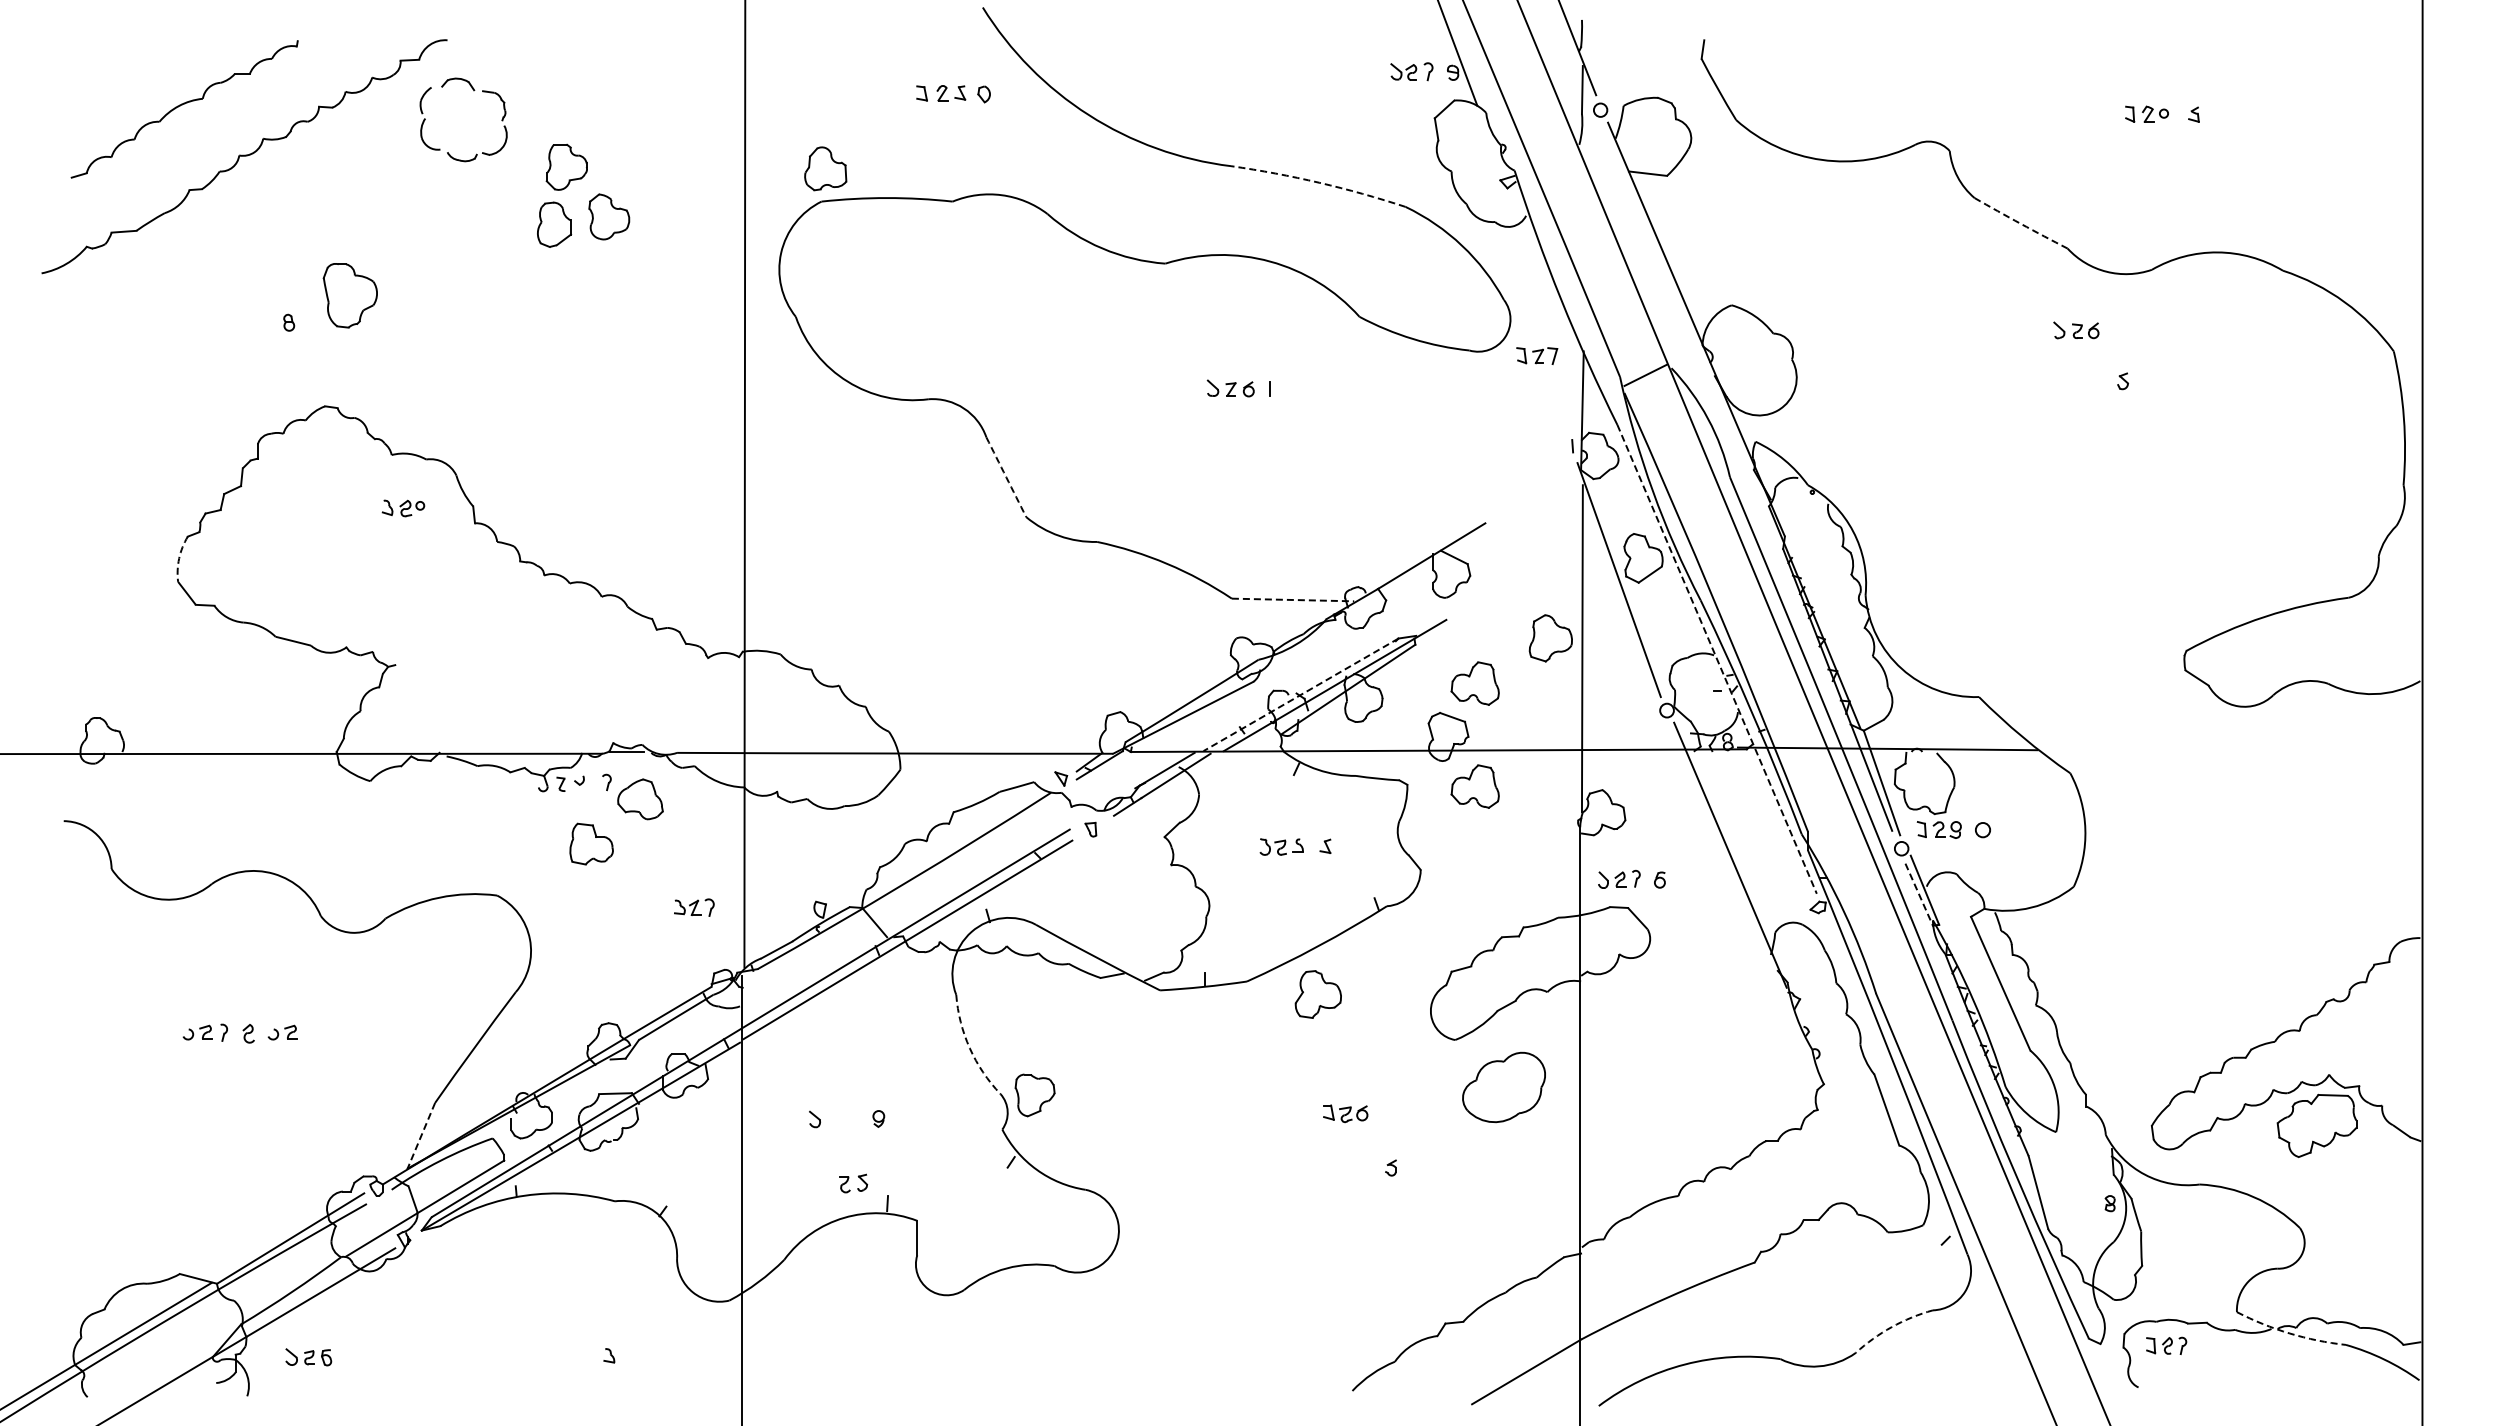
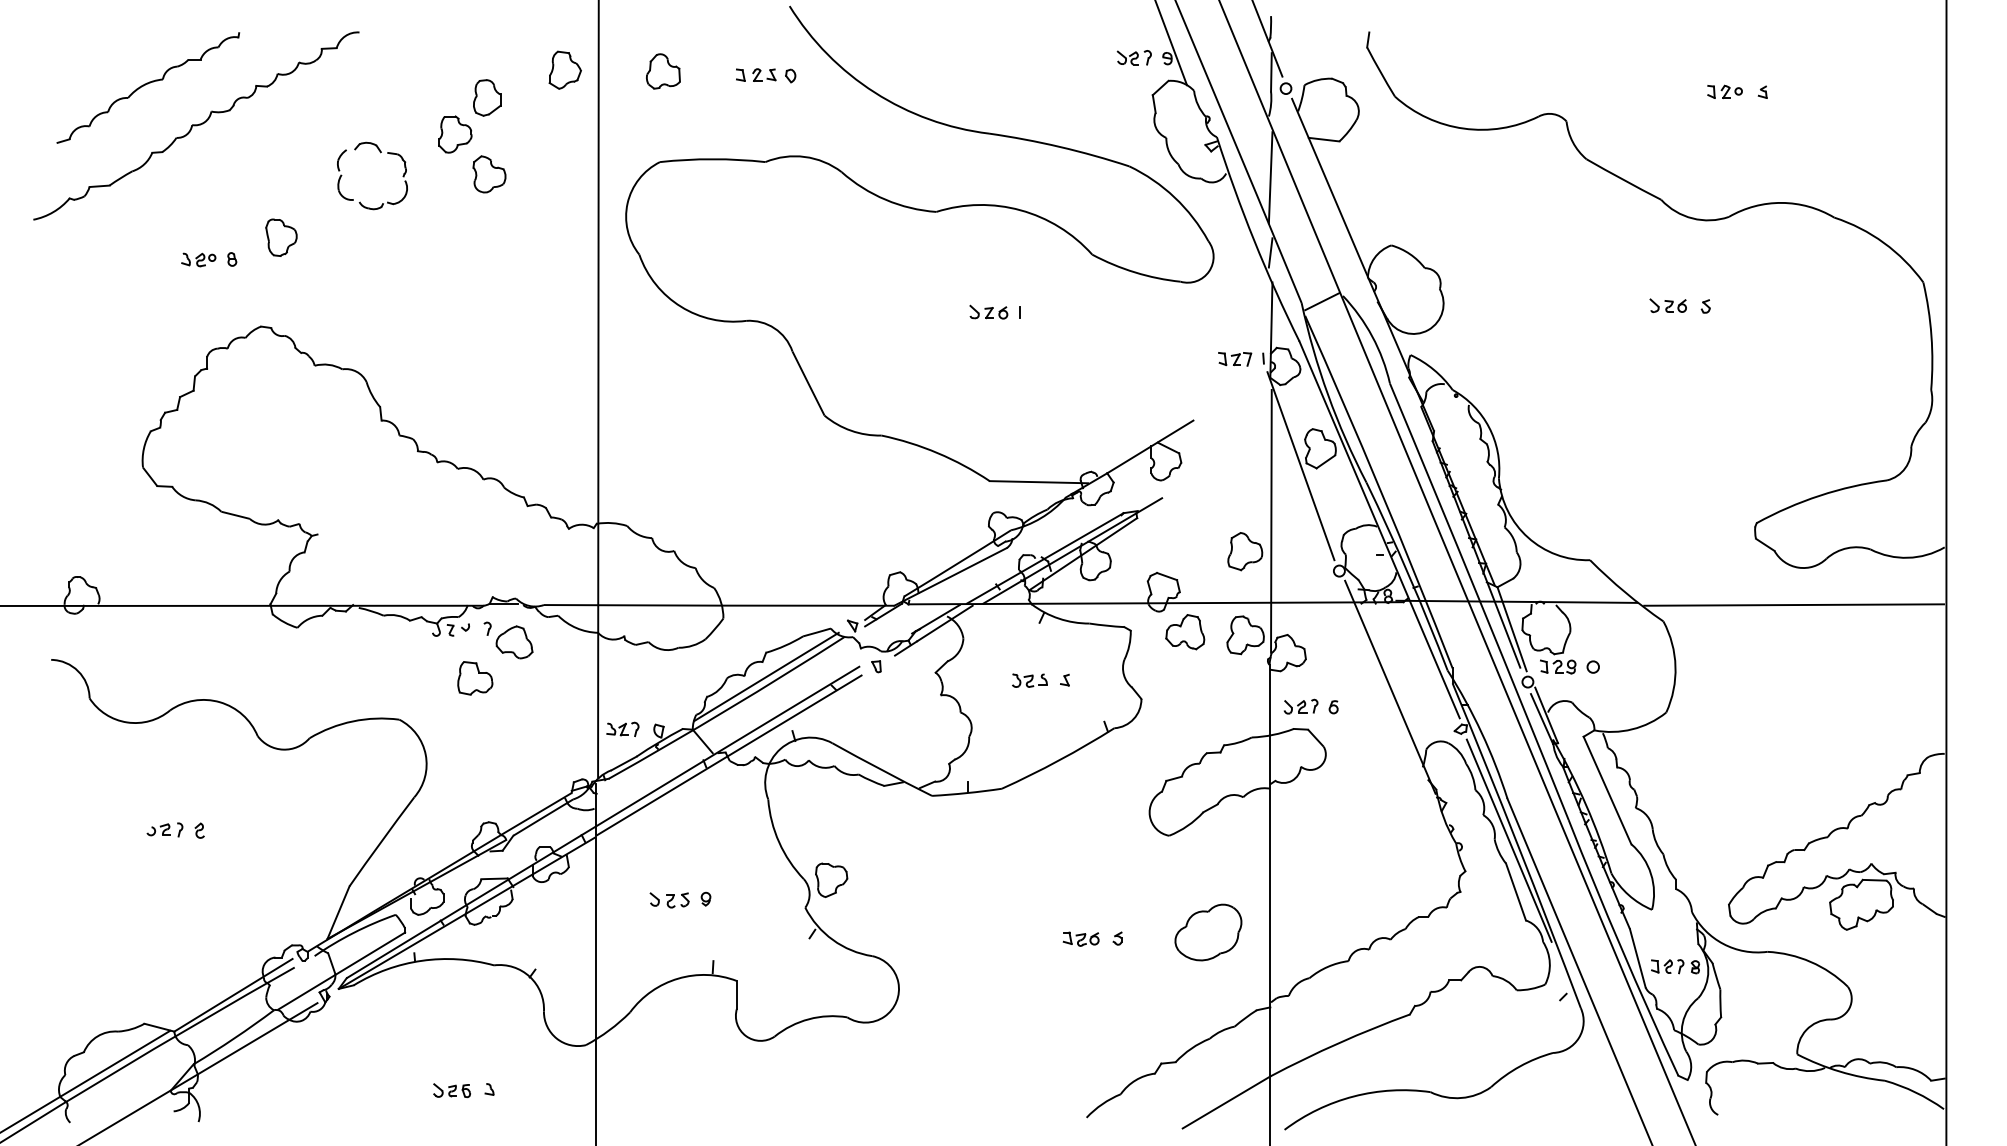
part: (703, 87) -> (565, 70), added
part: (473, 91) -> (380, 153), moved
part: (825, 168) -> (663, 71), moved
arc: (1319, 182) -> (1060, 146), dashed -> solid
line: (1581, 220) -> (1270, 177), added
arc: (2020, 223) -> (1623, 179), dashed -> solid
part: (554, 224) -> (487, 97), moved
part: (350, 295) -> (281, 237), size x0.71
line: (1581, 314) -> (1270, 252), added
part: (2076, 330) -> (1668, 305), moved
part: (1537, 355) -> (1235, 358), moved
arc: (1006, 477) -> (808, 383), dashed -> solid
part: (403, 508) -> (198, 260), moved
arc: (179, 558) -> (144, 448), dashed -> solid
line: (1293, 600) -> (1039, 482), dashed -> solid
part: (1550, 638) -> (1244, 551), moved
line: (1717, 659) -> (1379, 530), dashed -> solid
part: (1474, 683) -> (1184, 549), removed
line: (1301, 694) -> (1045, 558), dashed -> solid
line: (2232, 752) -> (1793, 604), added
line: (954, 842) -> (766, 677), added
line: (1919, 894) -> (1542, 718), dashed -> solid
part: (694, 907) -> (623, 729), moved
part: (1317, 994) -> (1244, 635), moved
part: (282, 1032) -> (226, 829), removed
line: (1878, 1046) -> (1509, 840), added
arc: (969, 1048) -> (778, 842), dashed -> solid
part: (1503, 1087) -> (1207, 932), moved
part: (1345, 1113) -> (1081, 938), moved
line: (421, 1135) -> (338, 912), dashed -> solid
part: (853, 1183) -> (677, 900), moved
arc: (1891, 1327) -> (1519, 1066), dashed -> solid
arc: (2289, 1333) -> (1839, 1071), dashed -> solid
part: (2166, 1345) -> (1667, 966), moved
part: (308, 1357) -> (451, 1090), moved

